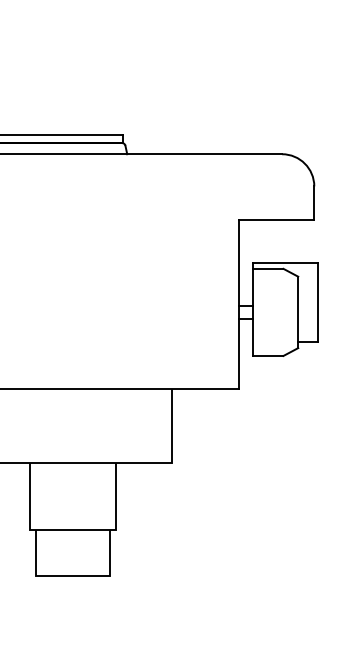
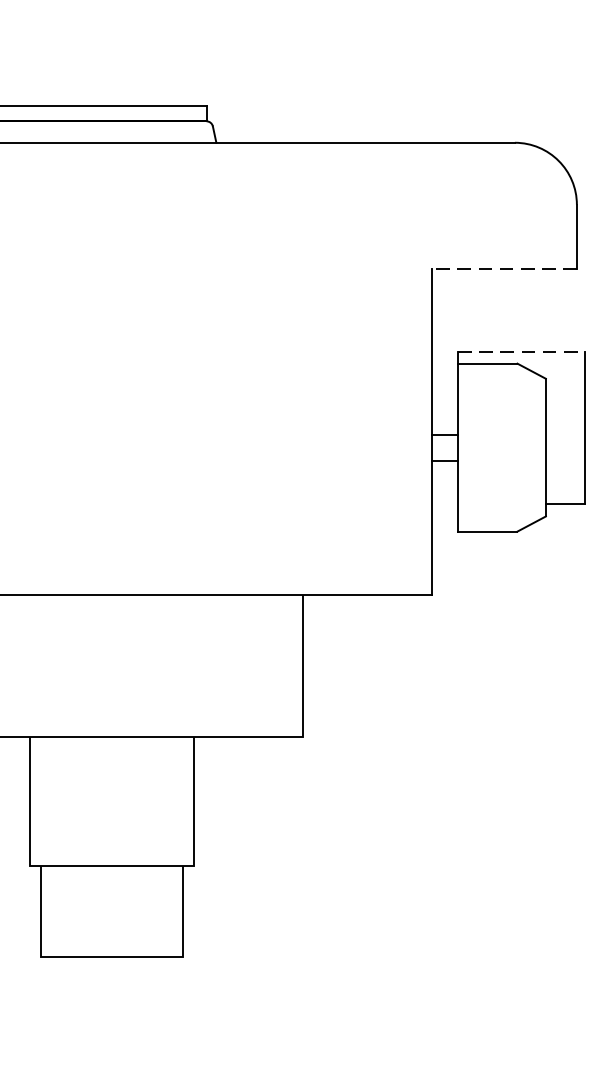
line: (276, 219) -> (504, 268), solid -> dashed
line: (285, 262) -> (521, 351), solid -> dashed

